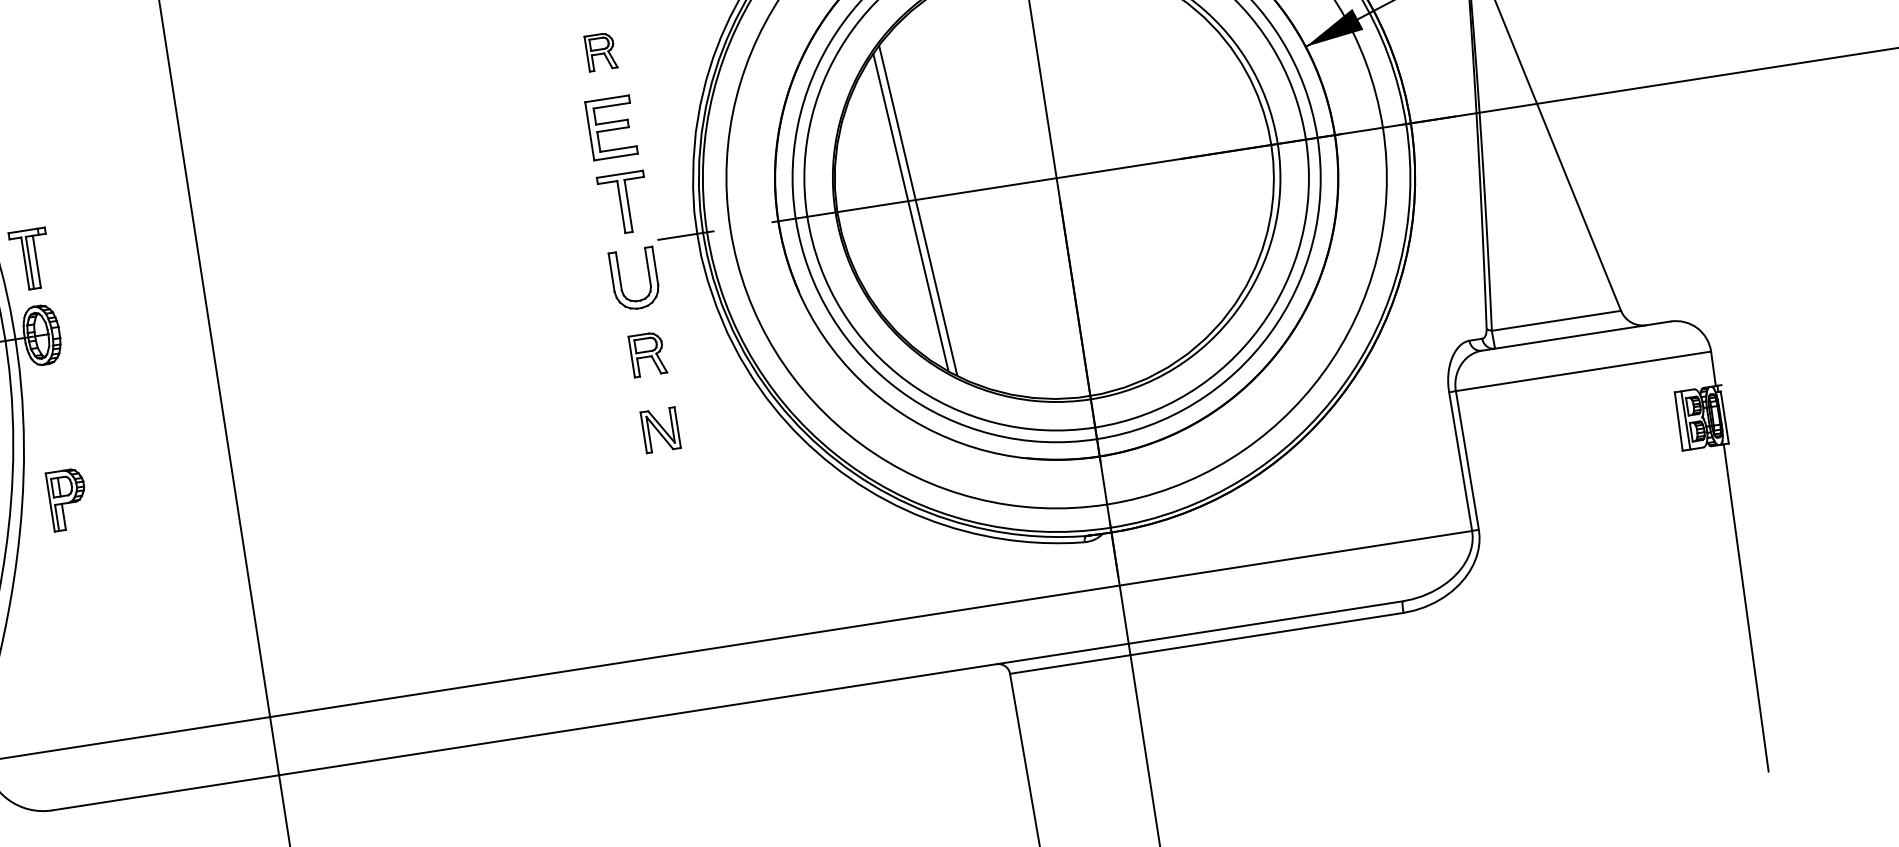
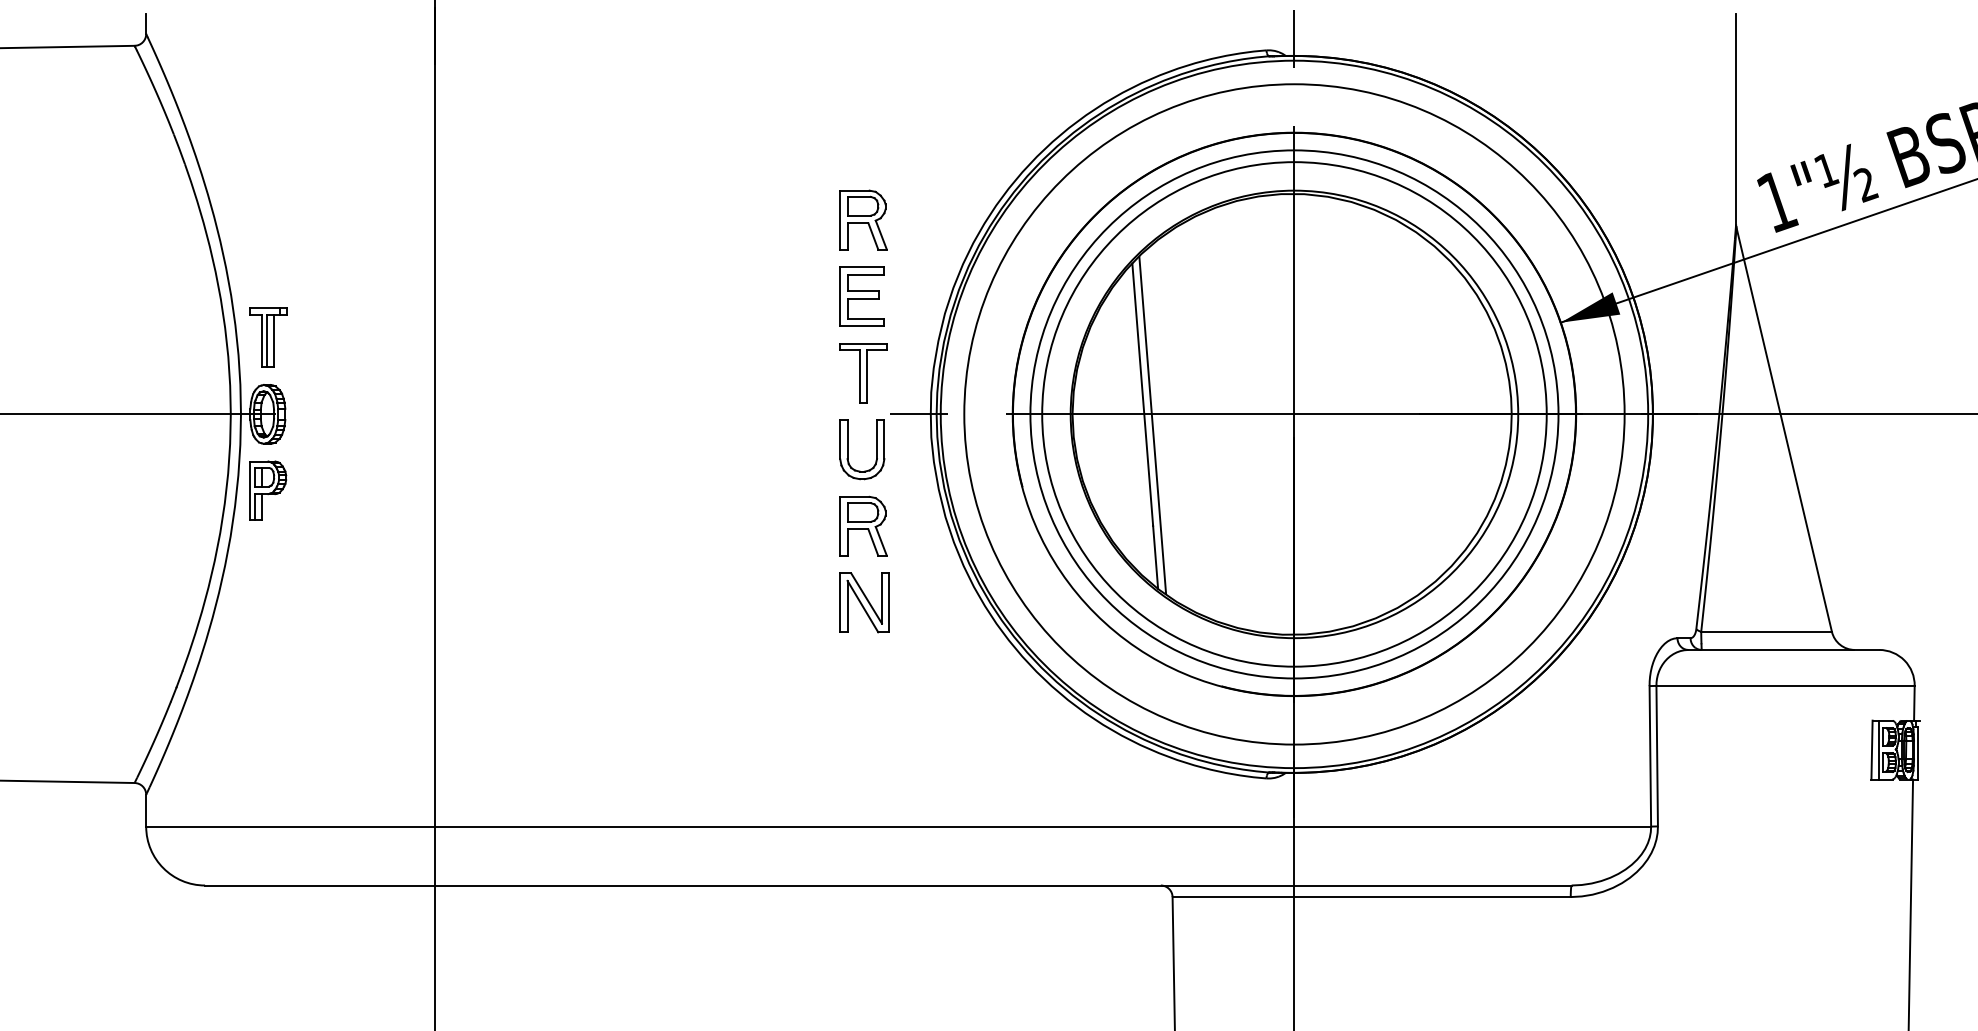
part: (600, 51) -> (863, 219), size x1.67
part: (647, 353) -> (863, 525), size x1.43
part: (660, 429) -> (864, 602), size x1.43
part: (68, 499) -> (268, 490), moved

